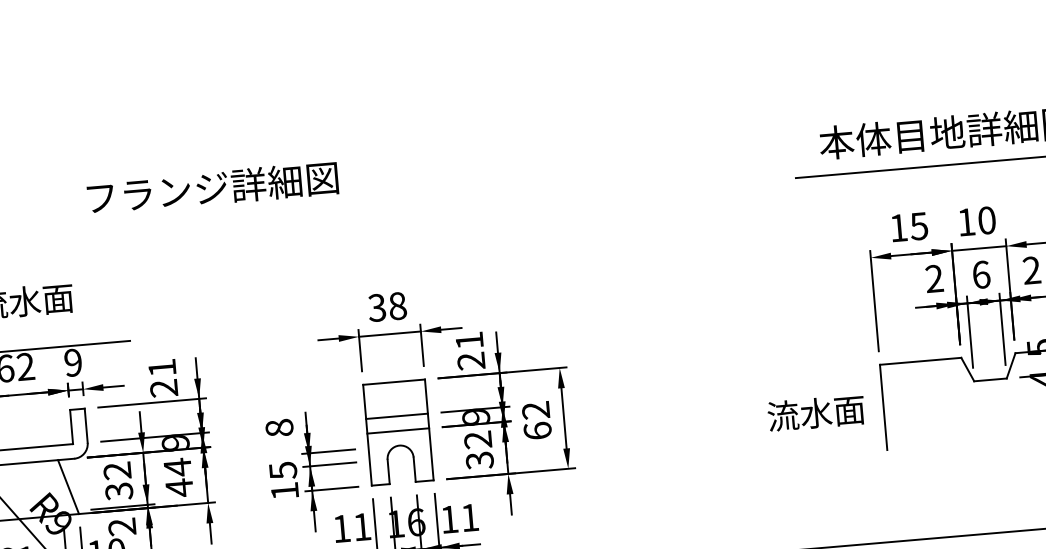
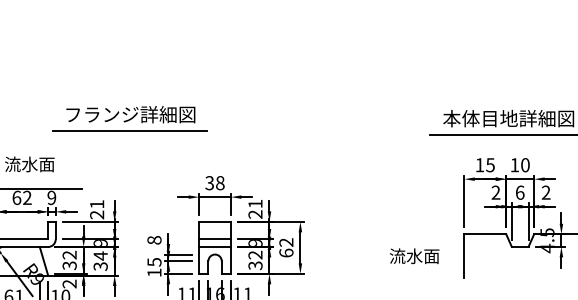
line: (212, 220) -> (129, 131), added
text: (816, 413) -> (414, 256), moved
text: (179, 487) -> (100, 266), 44 -> 34

